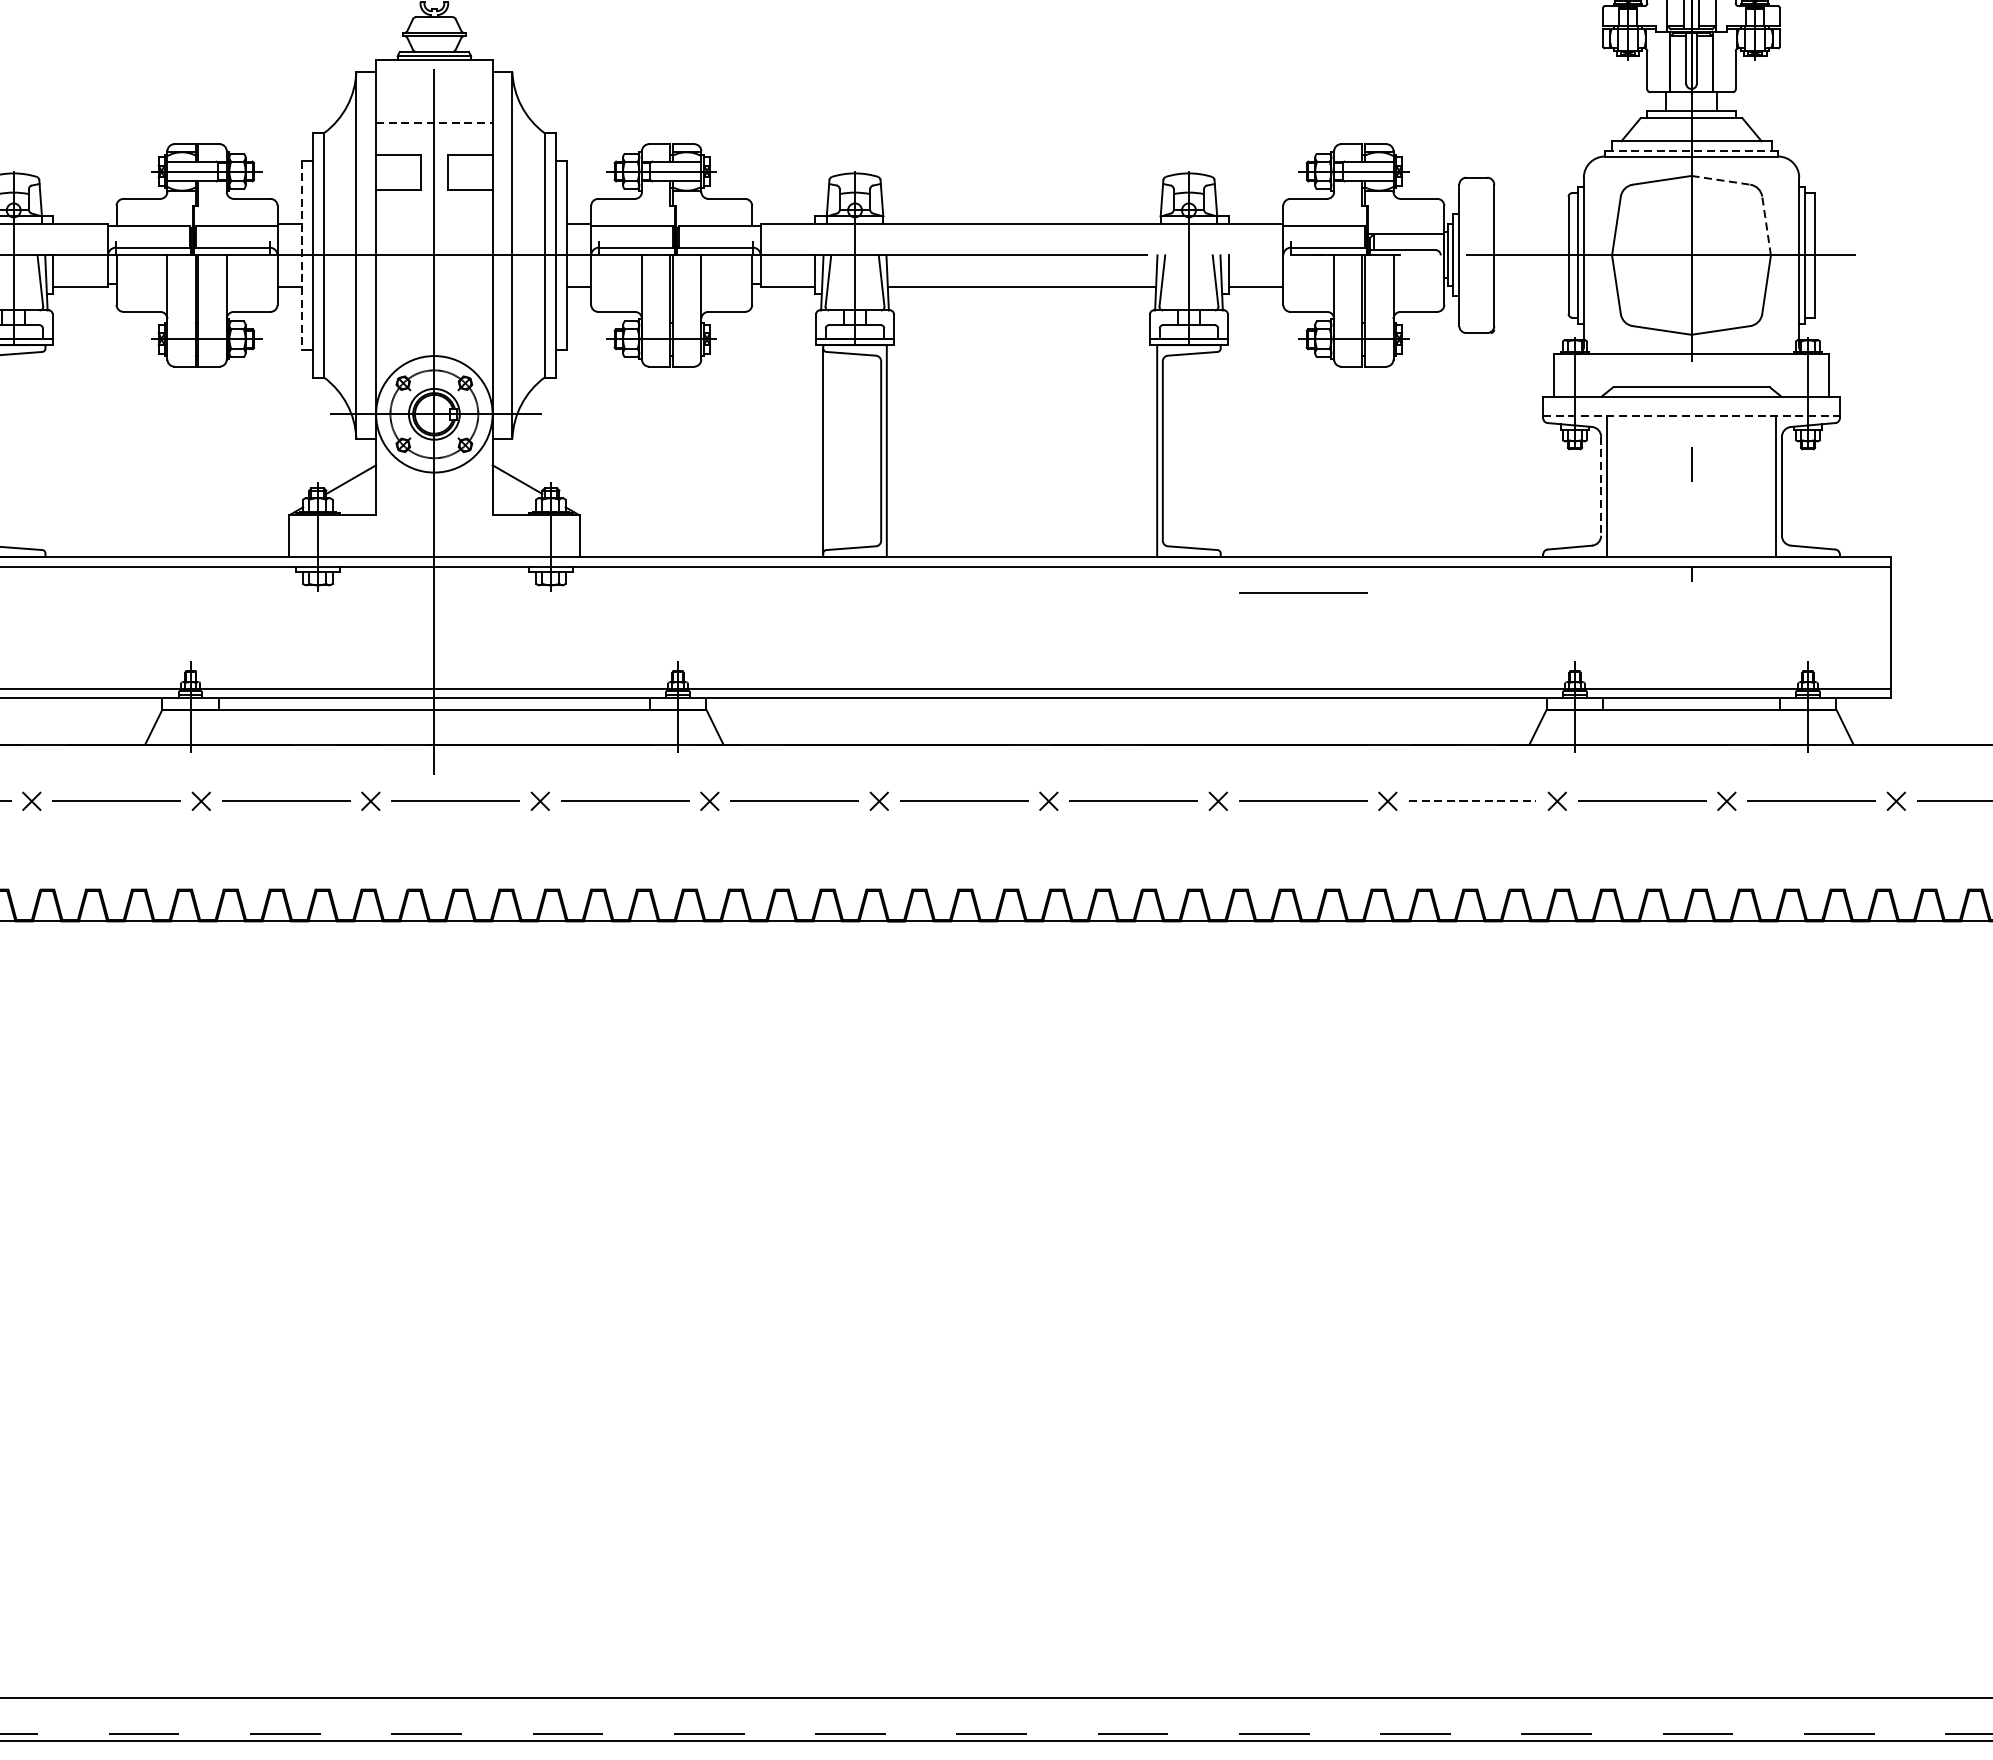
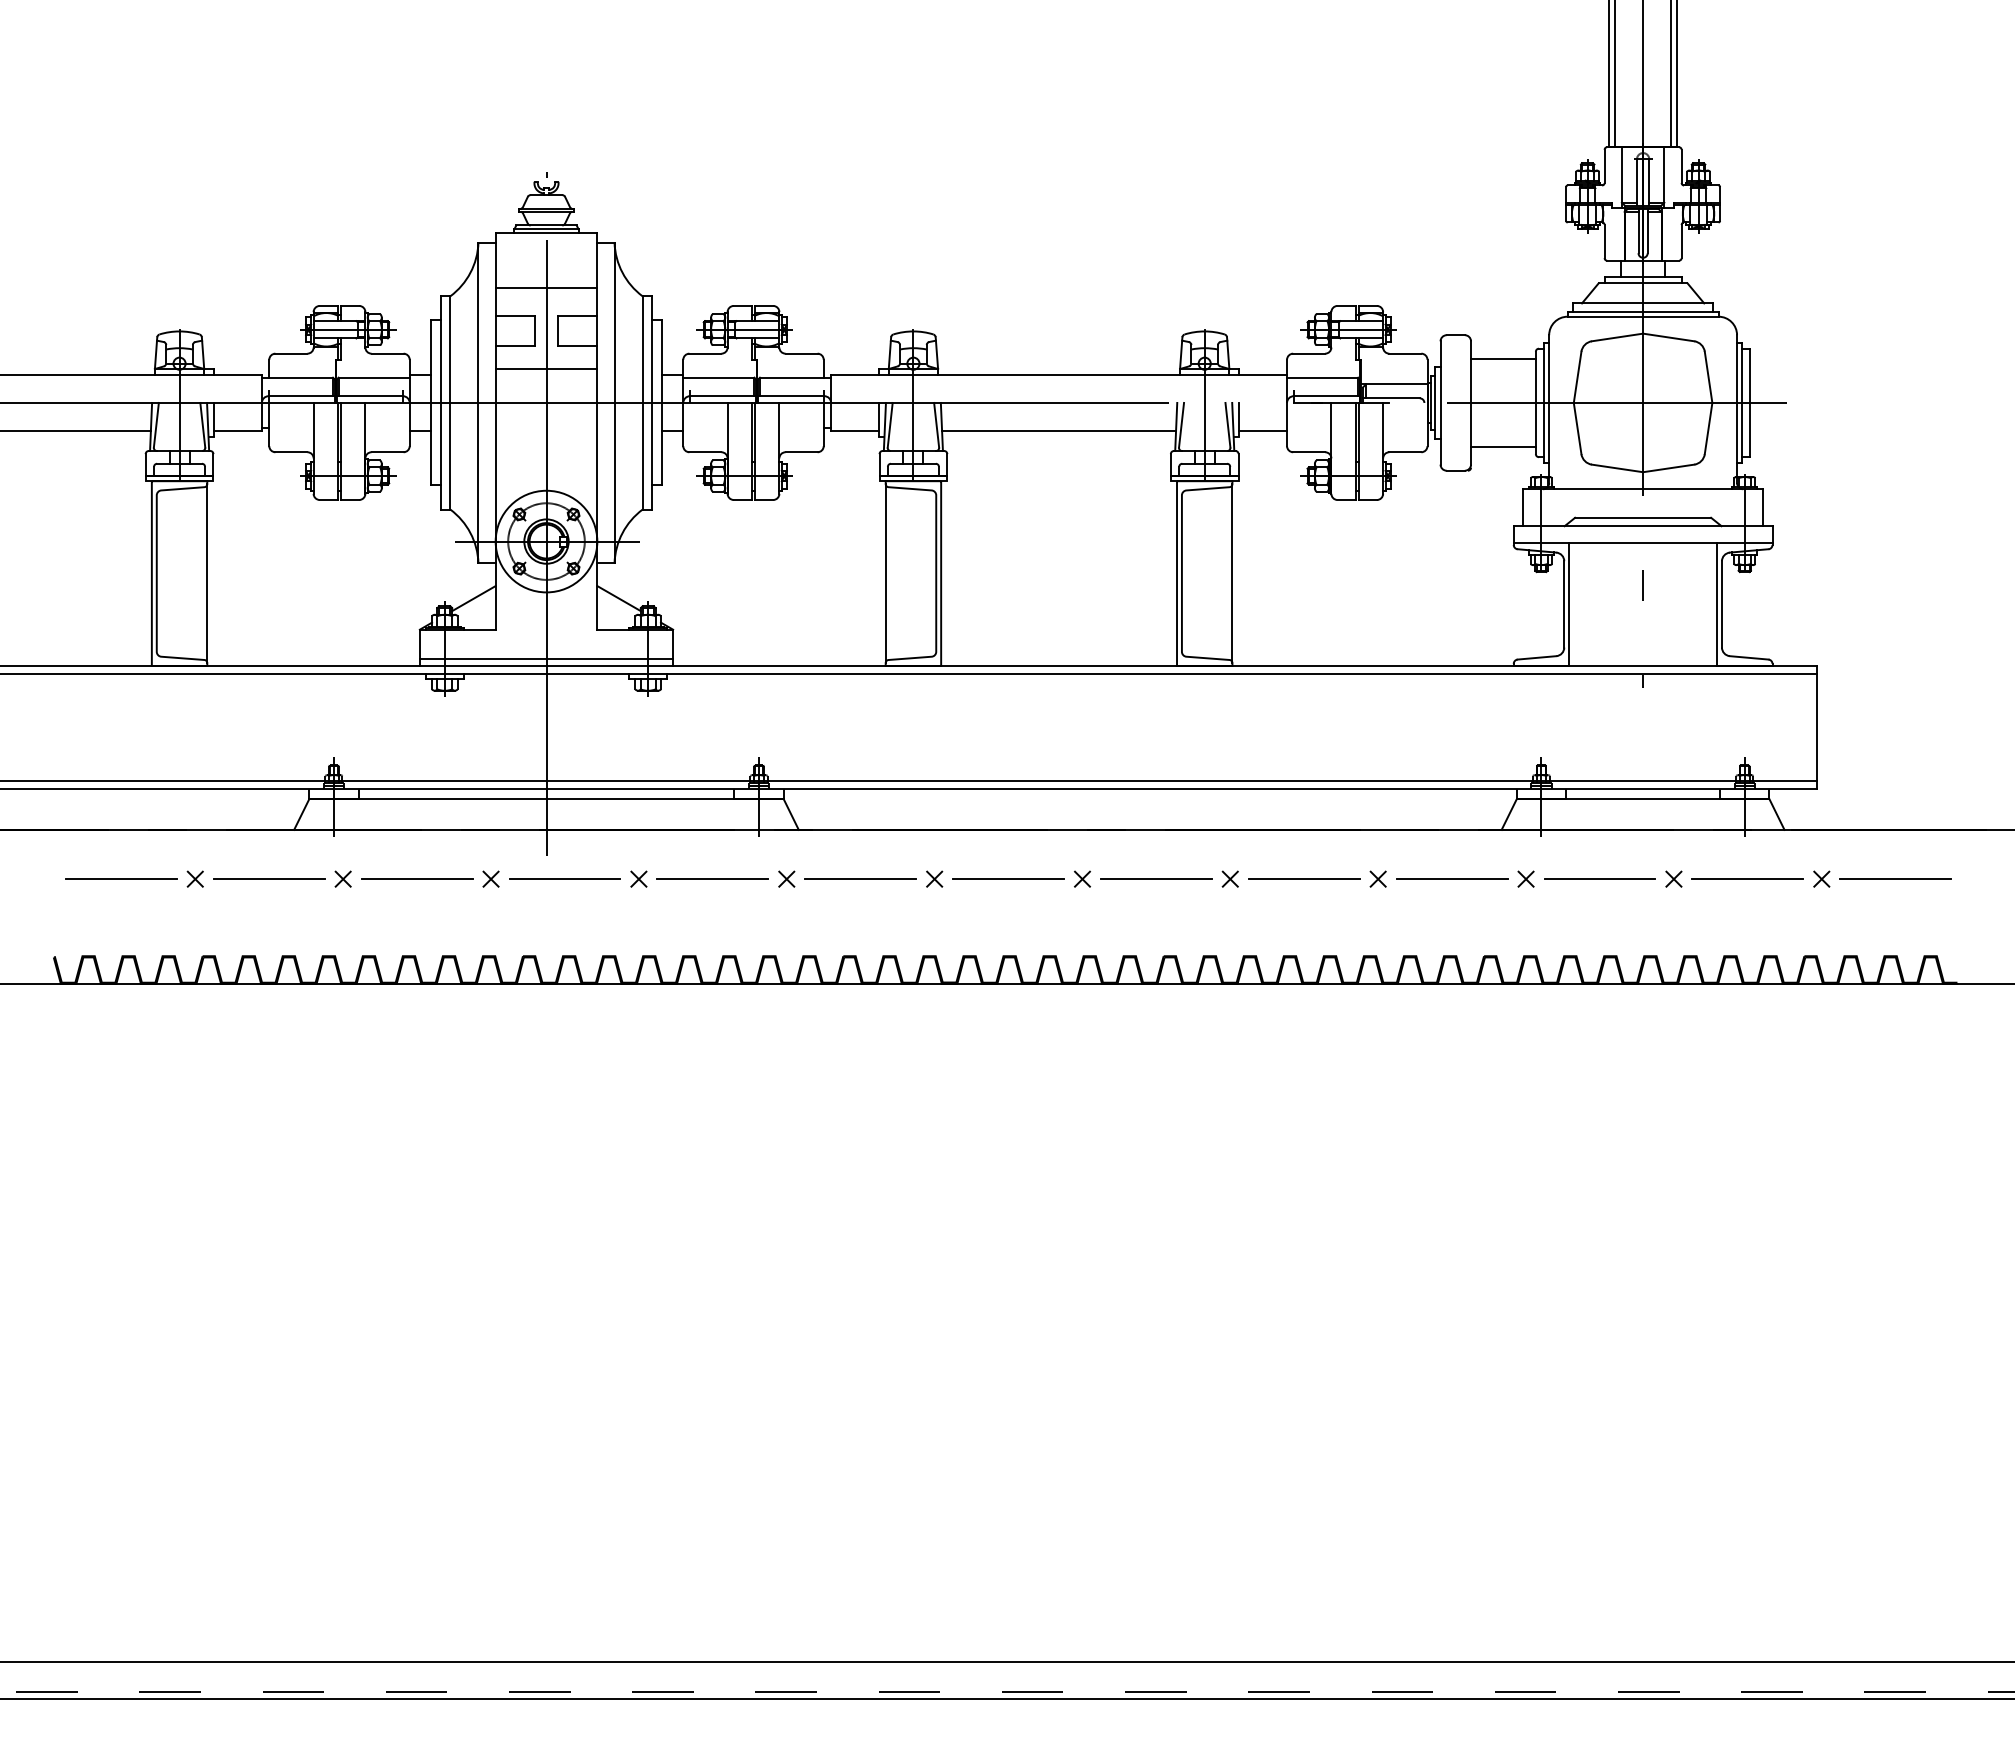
line: (434, 123) -> (546, 287), dashed -> solid
line: (1690, 150) -> (1642, 311), dashed -> solid
line: (1720, 180) -> (1668, 337), dashed -> solid
line: (1531, 204) -> (1503, 358), added
line: (434, 217) -> (546, 369), added
line: (1766, 226) -> (1708, 377), dashed -> solid
line: (301, 256) -> (430, 403), dashed -> solid
line: (1531, 306) -> (1503, 447), added
line: (1691, 415) -> (1643, 542), dashed -> solid
line: (45, 450) -> (207, 573), added
line: (1220, 450) -> (1232, 573), added
line: (1601, 486) -> (1564, 604), dashed -> solid
line: (434, 548) -> (546, 658), added
line: (1303, 591) -> (1304, 696), removed
line: (1473, 801) -> (1452, 879), dashed -> solid

